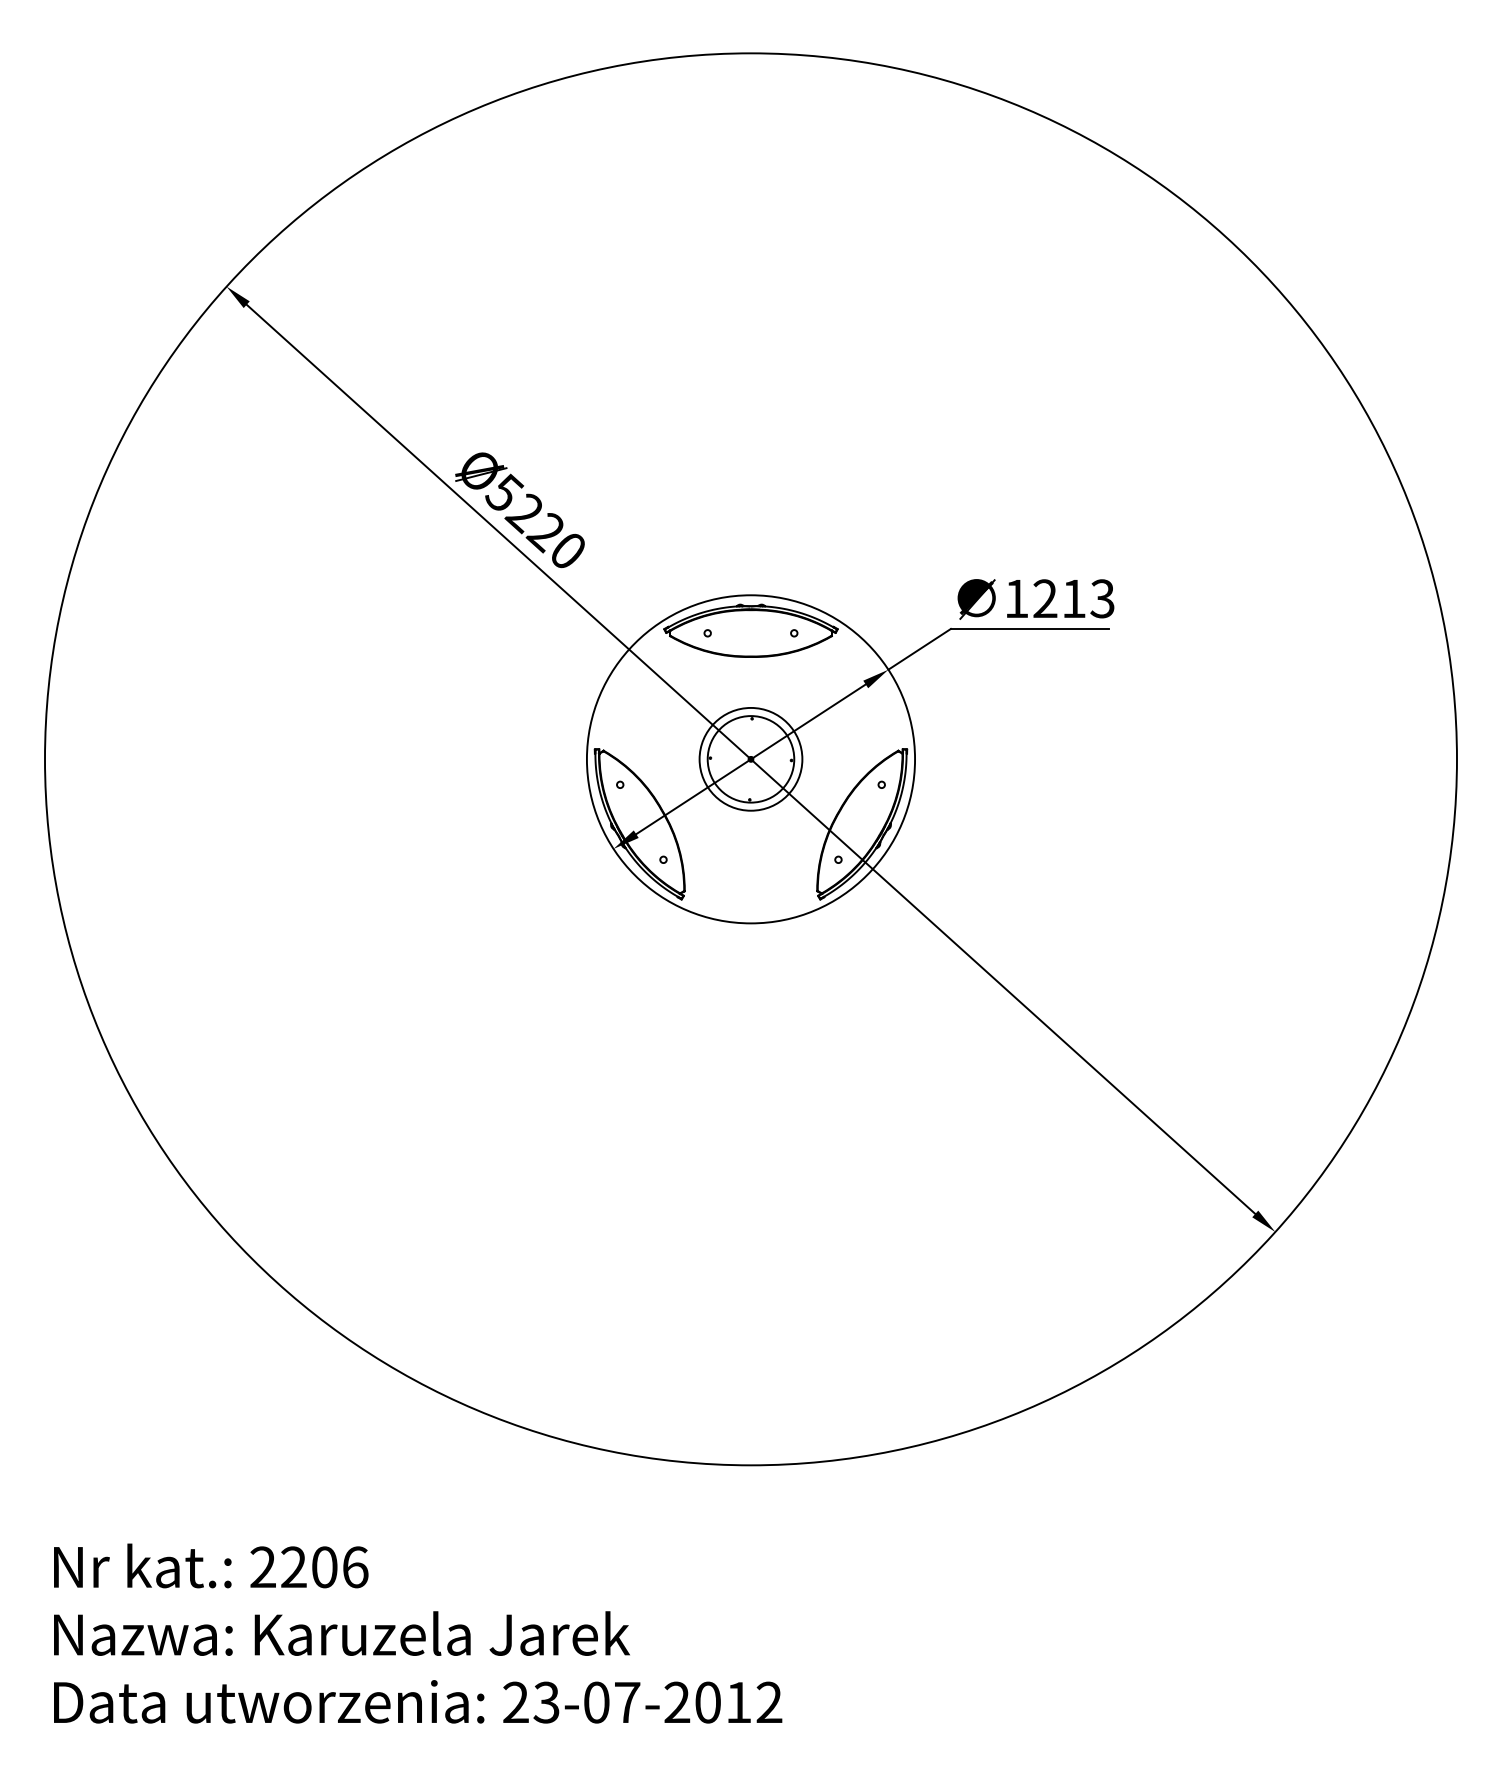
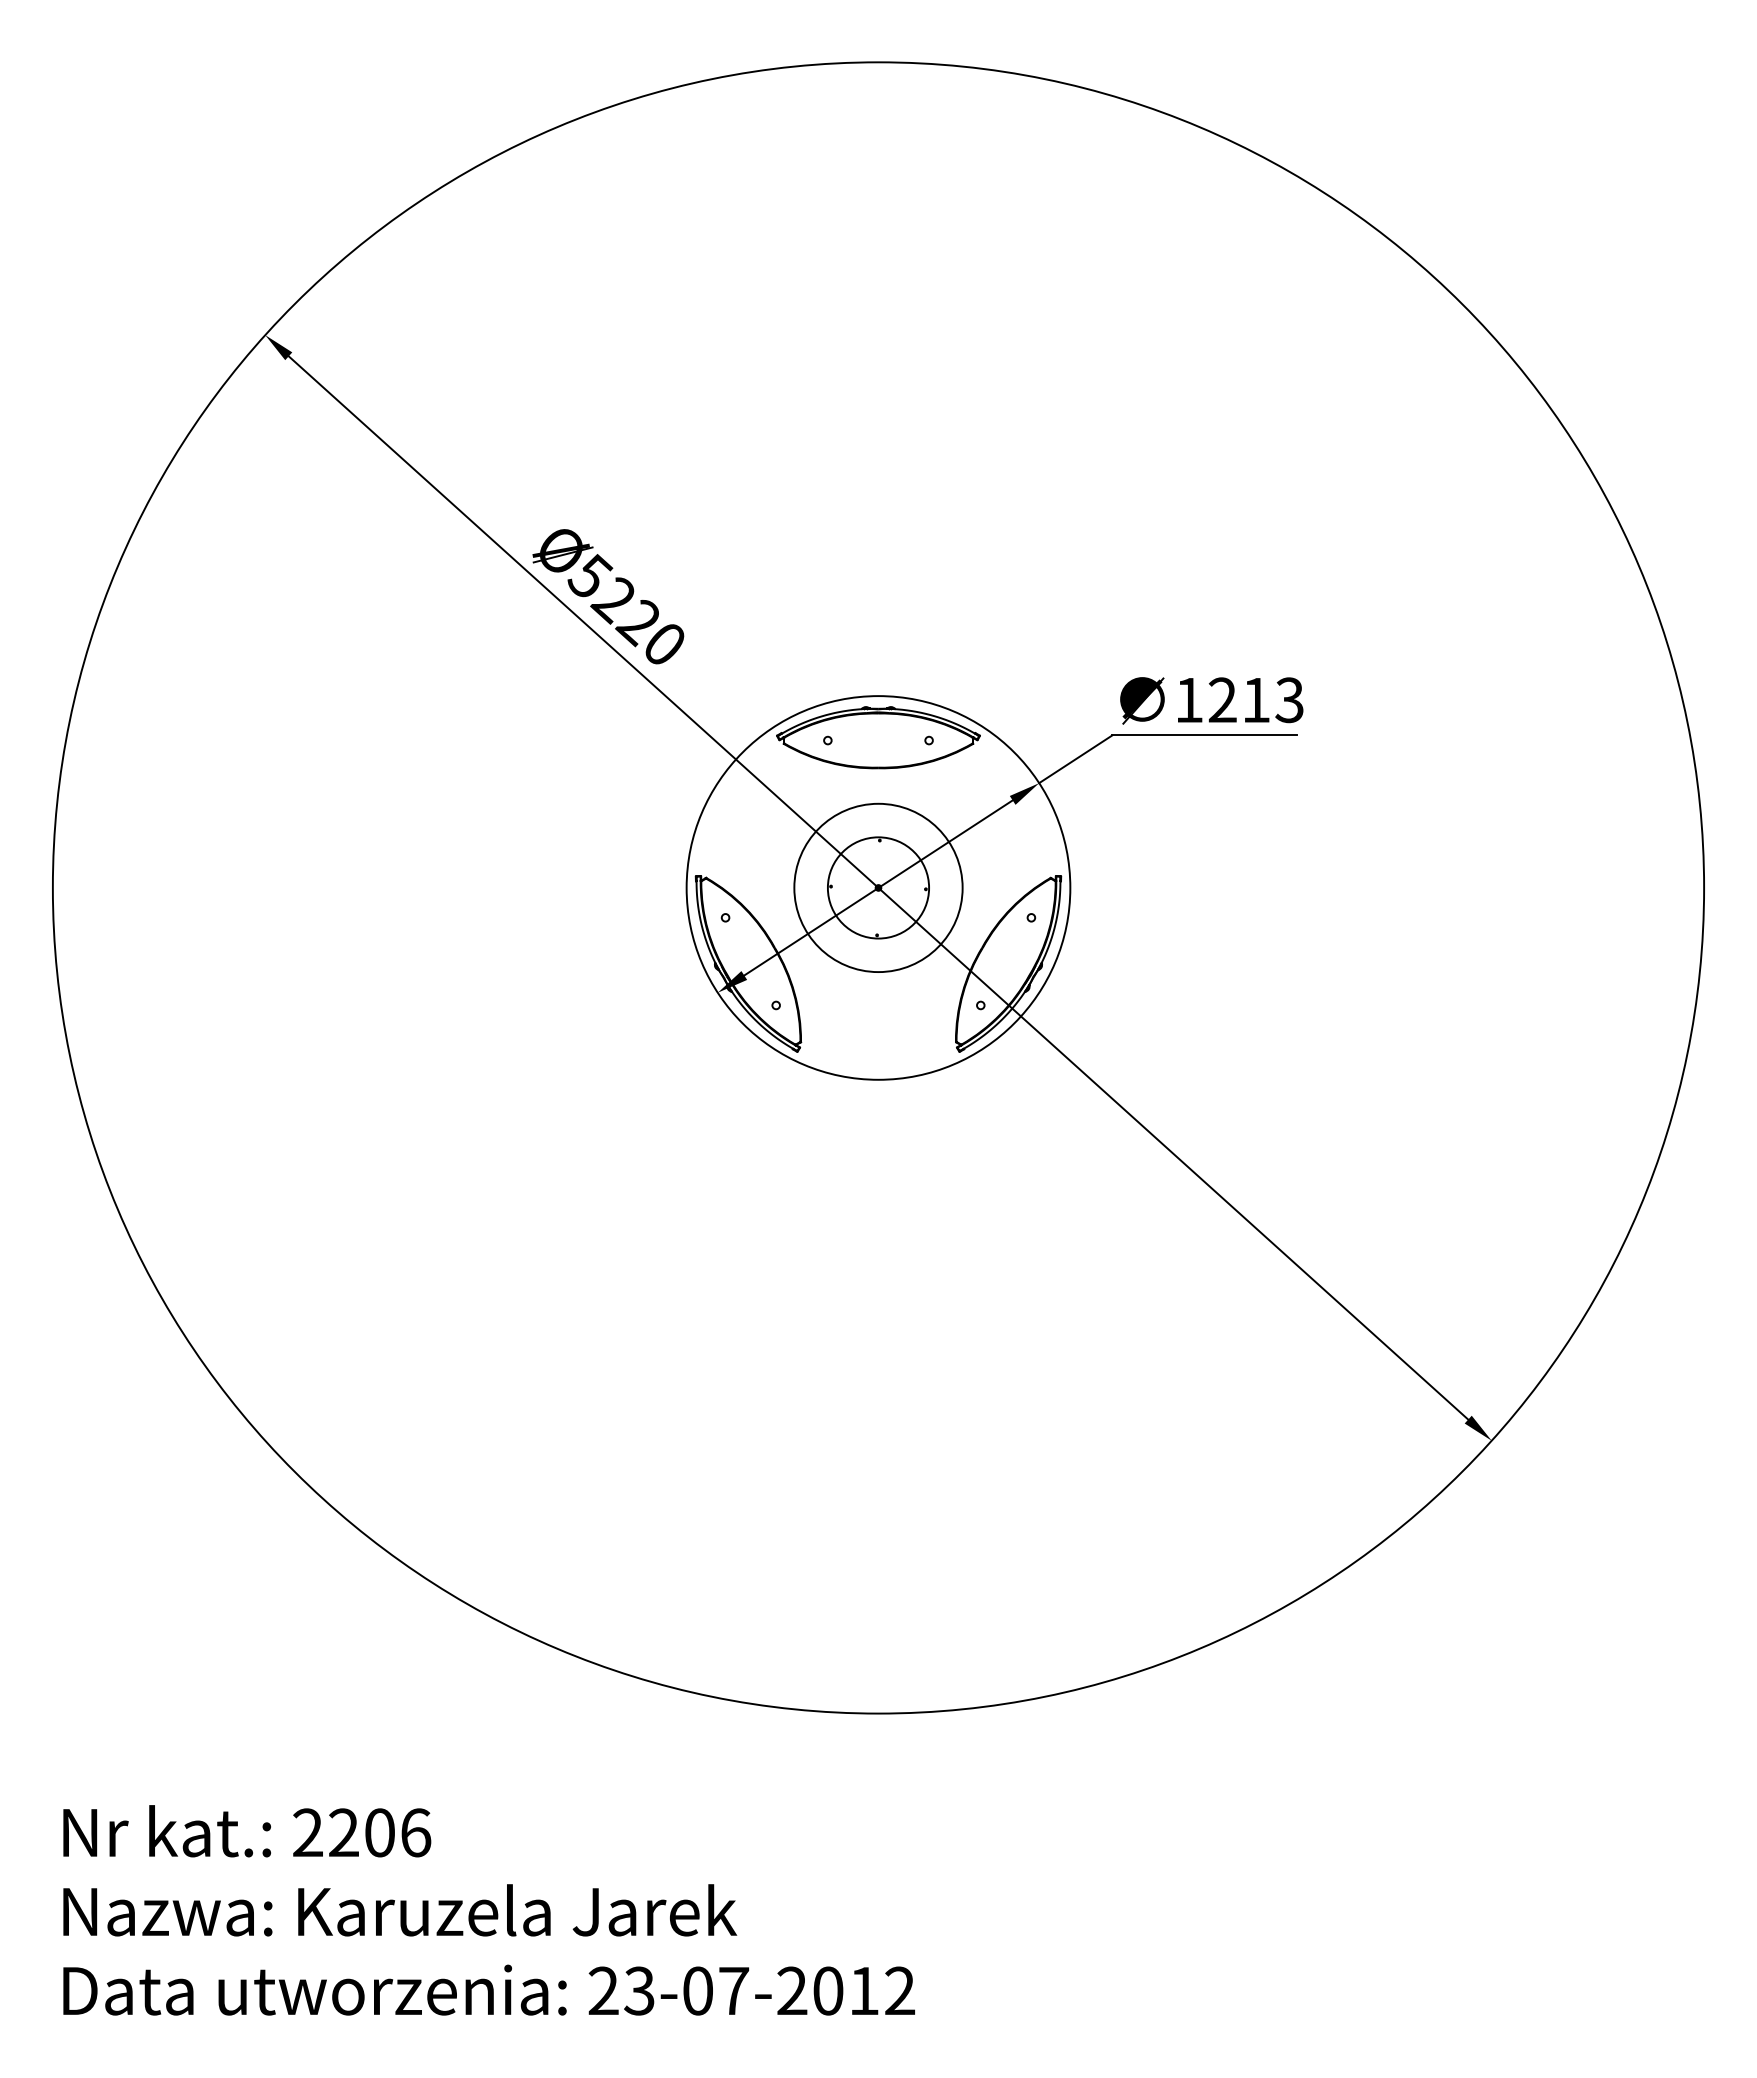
circle: (751, 758) -> (878, 887), size x1.4

